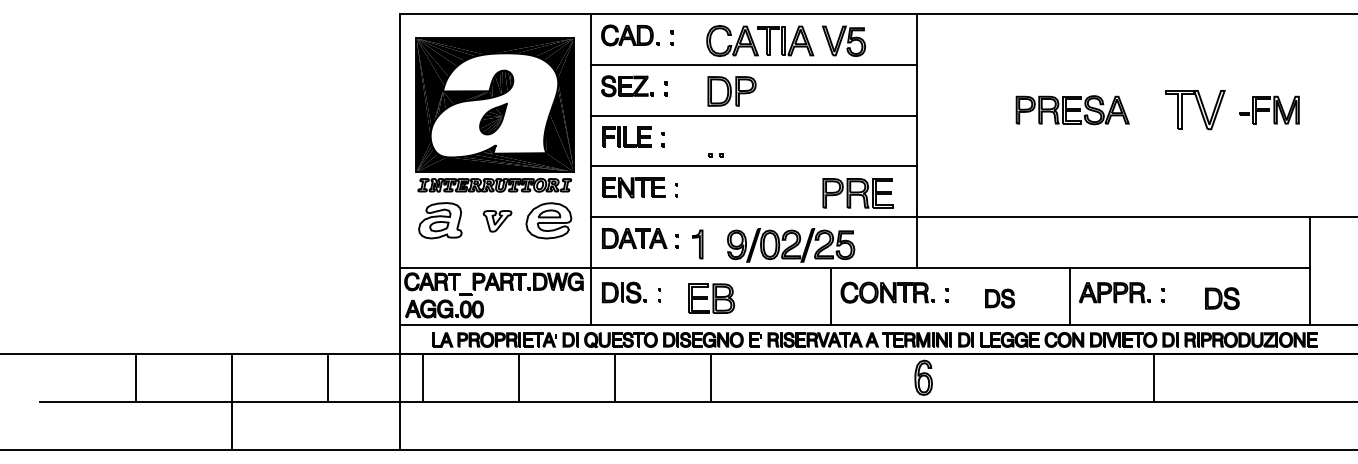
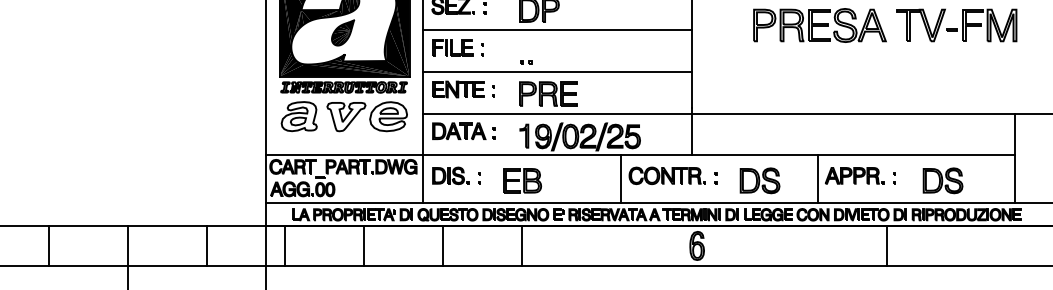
part: (1072, 110) -> (819, 25), size x1.43
part: (1269, 110) -> (981, 25), size x1.43
part: (857, 193) -> (548, 94), moved
part: (497, 221) -> (346, 117), size x1.67
part: (697, 244) -> (524, 136), moved
part: (999, 298) -> (759, 180), size x1.67
part: (1222, 298) -> (943, 180), size x1.43

